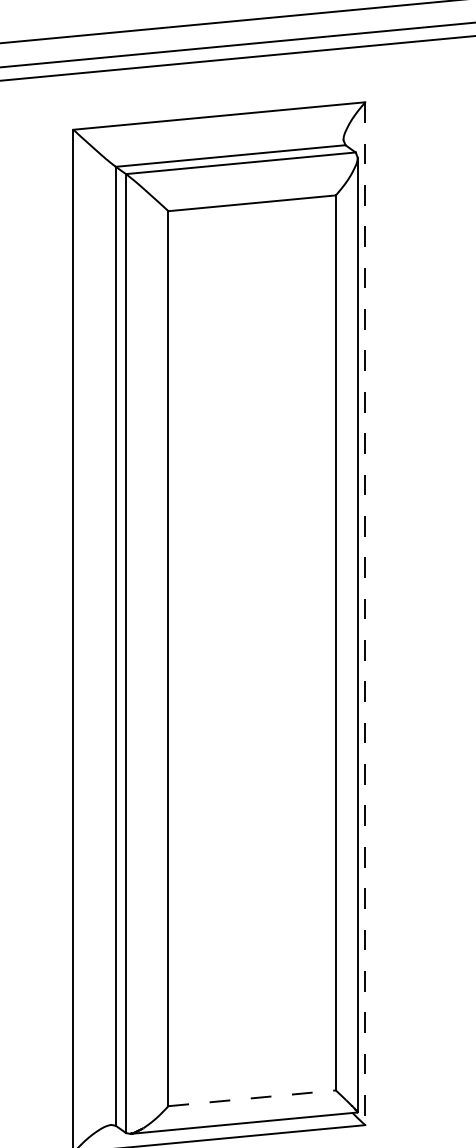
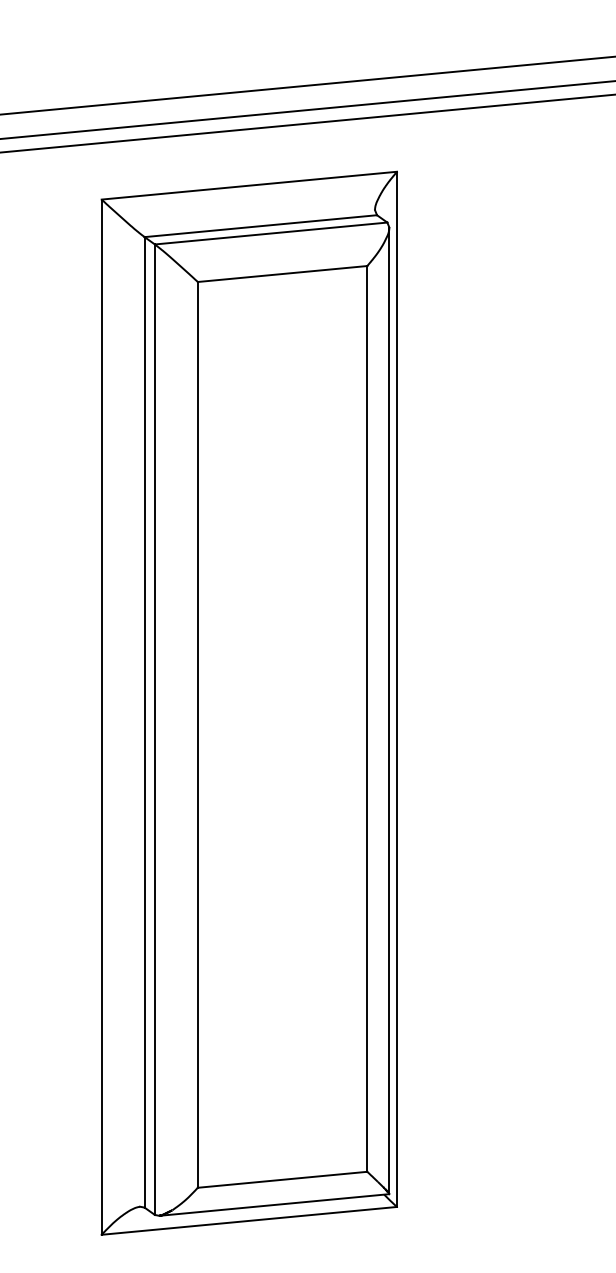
line: (365, 613) -> (397, 689), dashed -> solid
line: (253, 1098) -> (283, 1179), dashed -> solid

